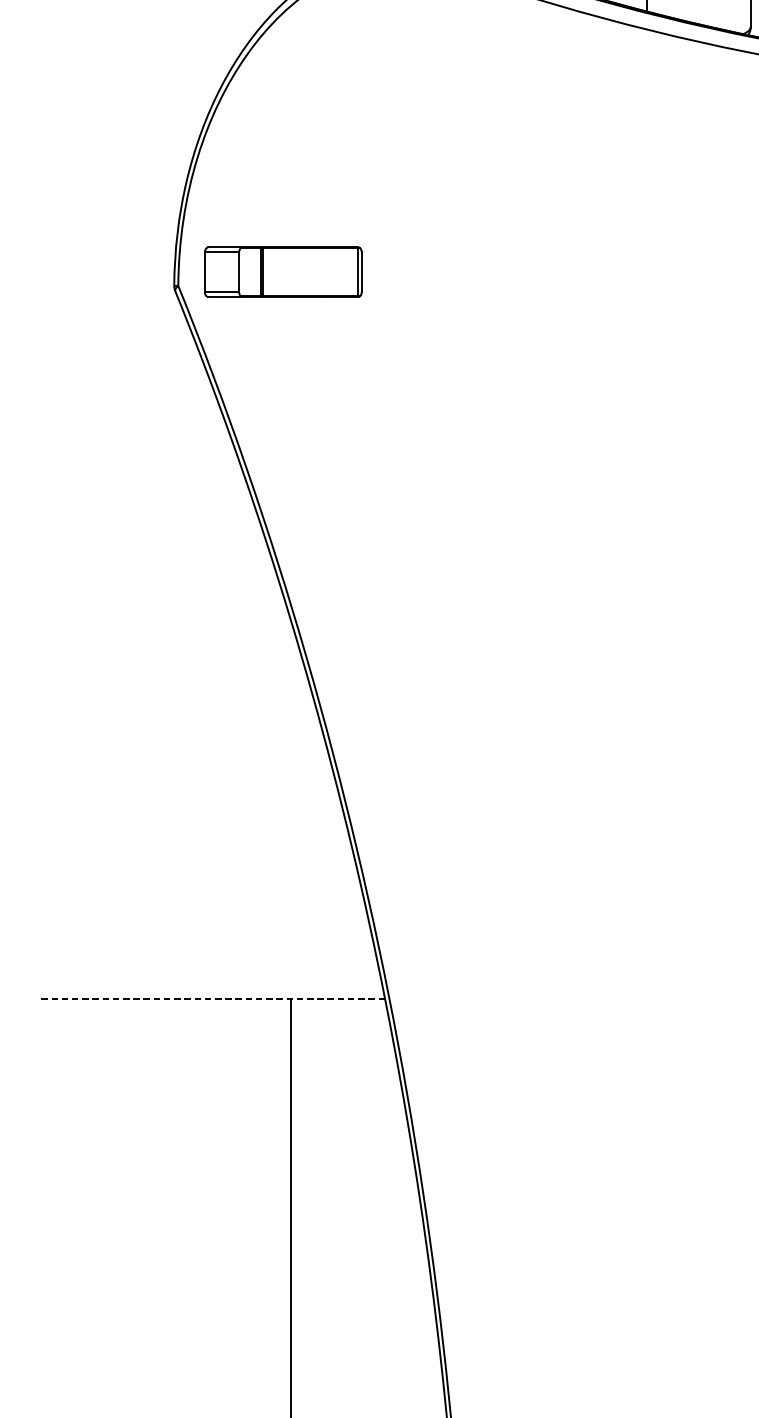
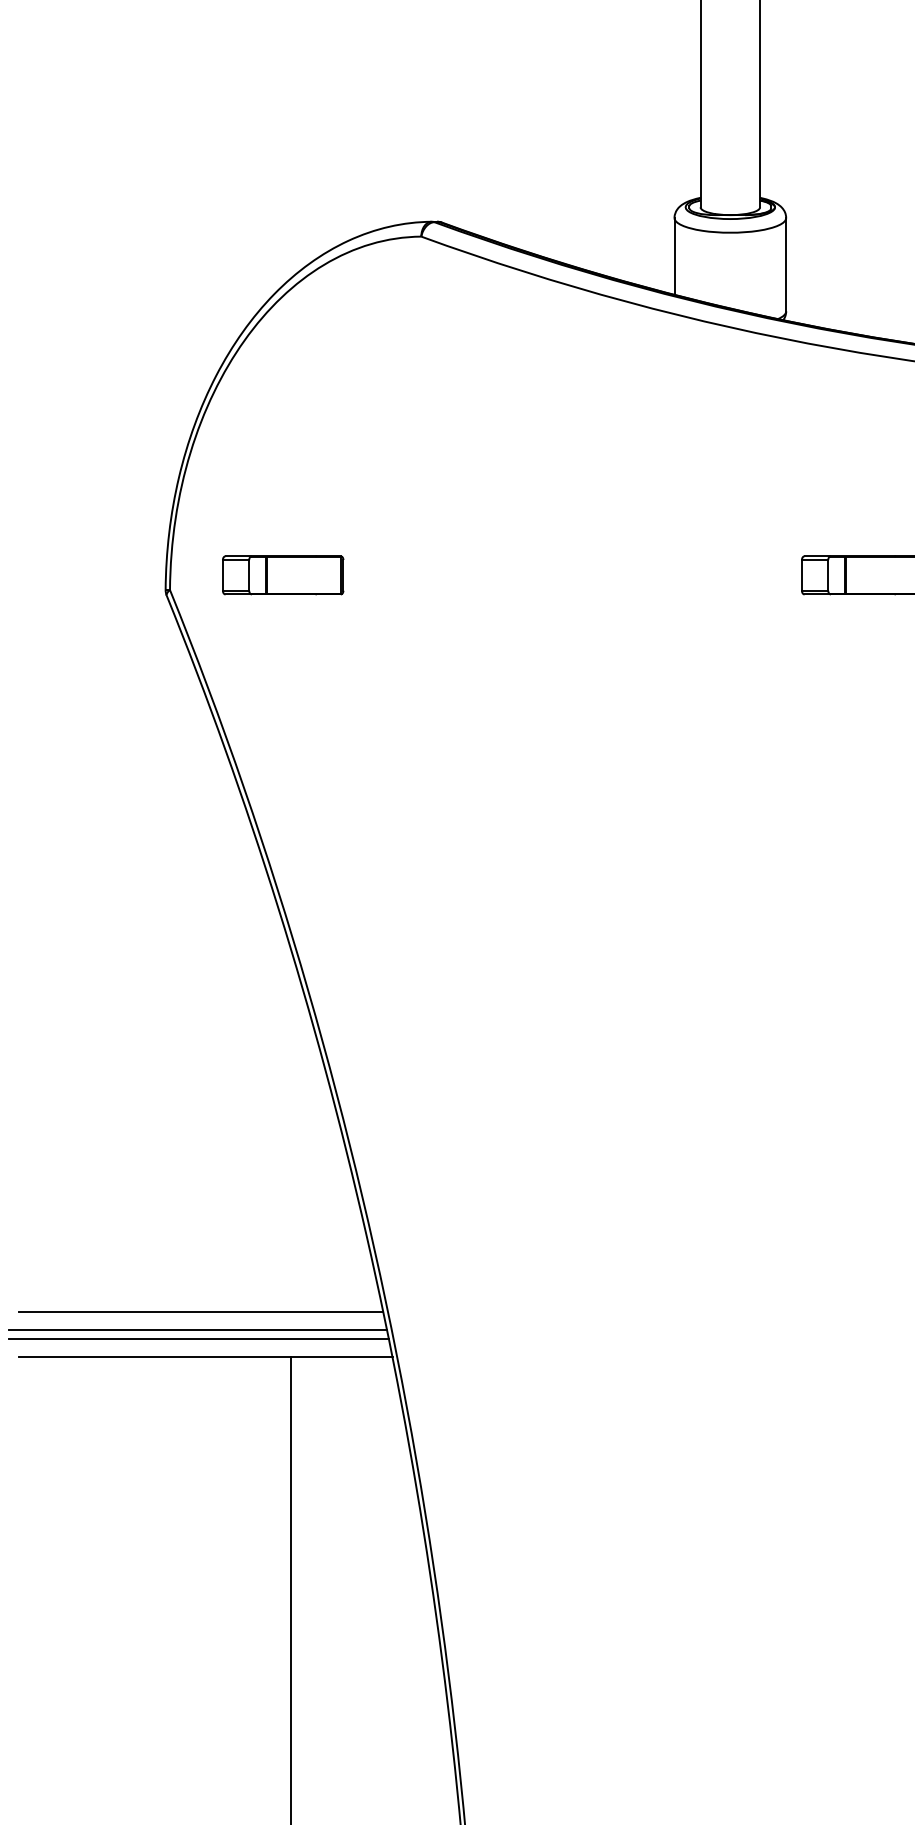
part: (283, 272) -> (283, 575), size x0.71
line: (207, 957) -> (201, 1312), added
line: (203, 973) -> (197, 1330), added
line: (204, 982) -> (198, 1339), added
line: (211, 998) -> (205, 1357), dashed -> solid

